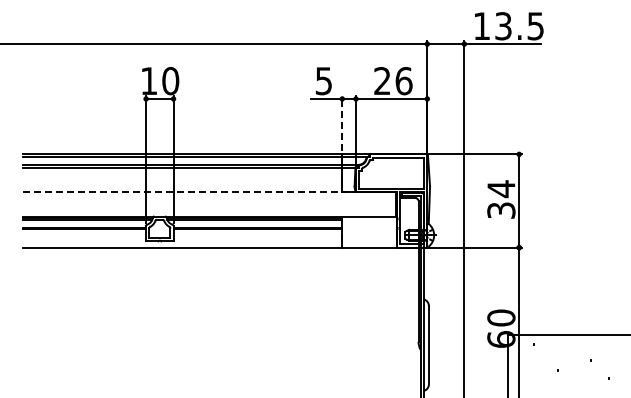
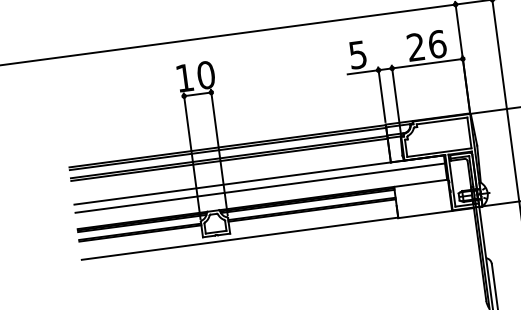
line: (342, 123) -> (382, 94), dashed -> solid
line: (209, 191) -> (259, 179), dashed -> solid
line: (209, 200) -> (260, 188), added

